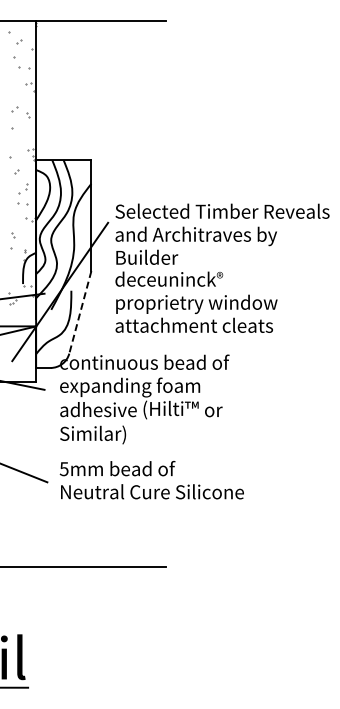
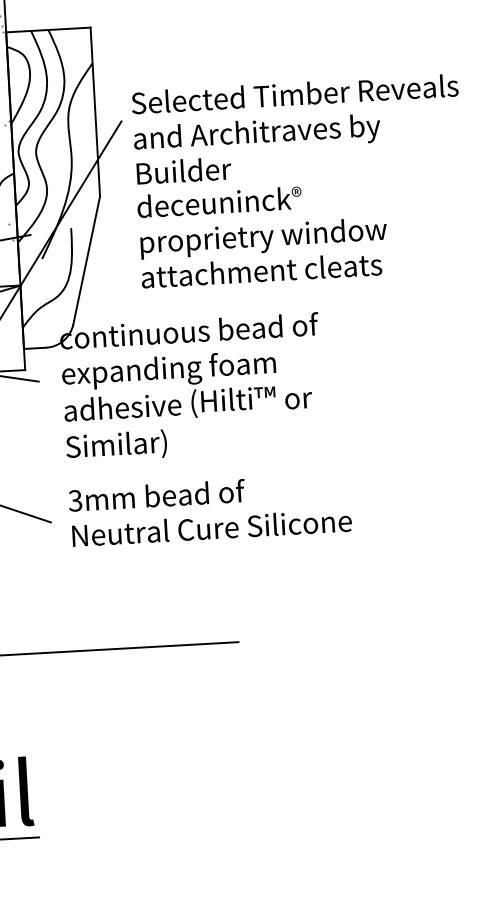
line: (80, 312) -> (86, 260), dashed -> solid
text: (64, 468) -> (75, 499), 5mm -> 3mm

